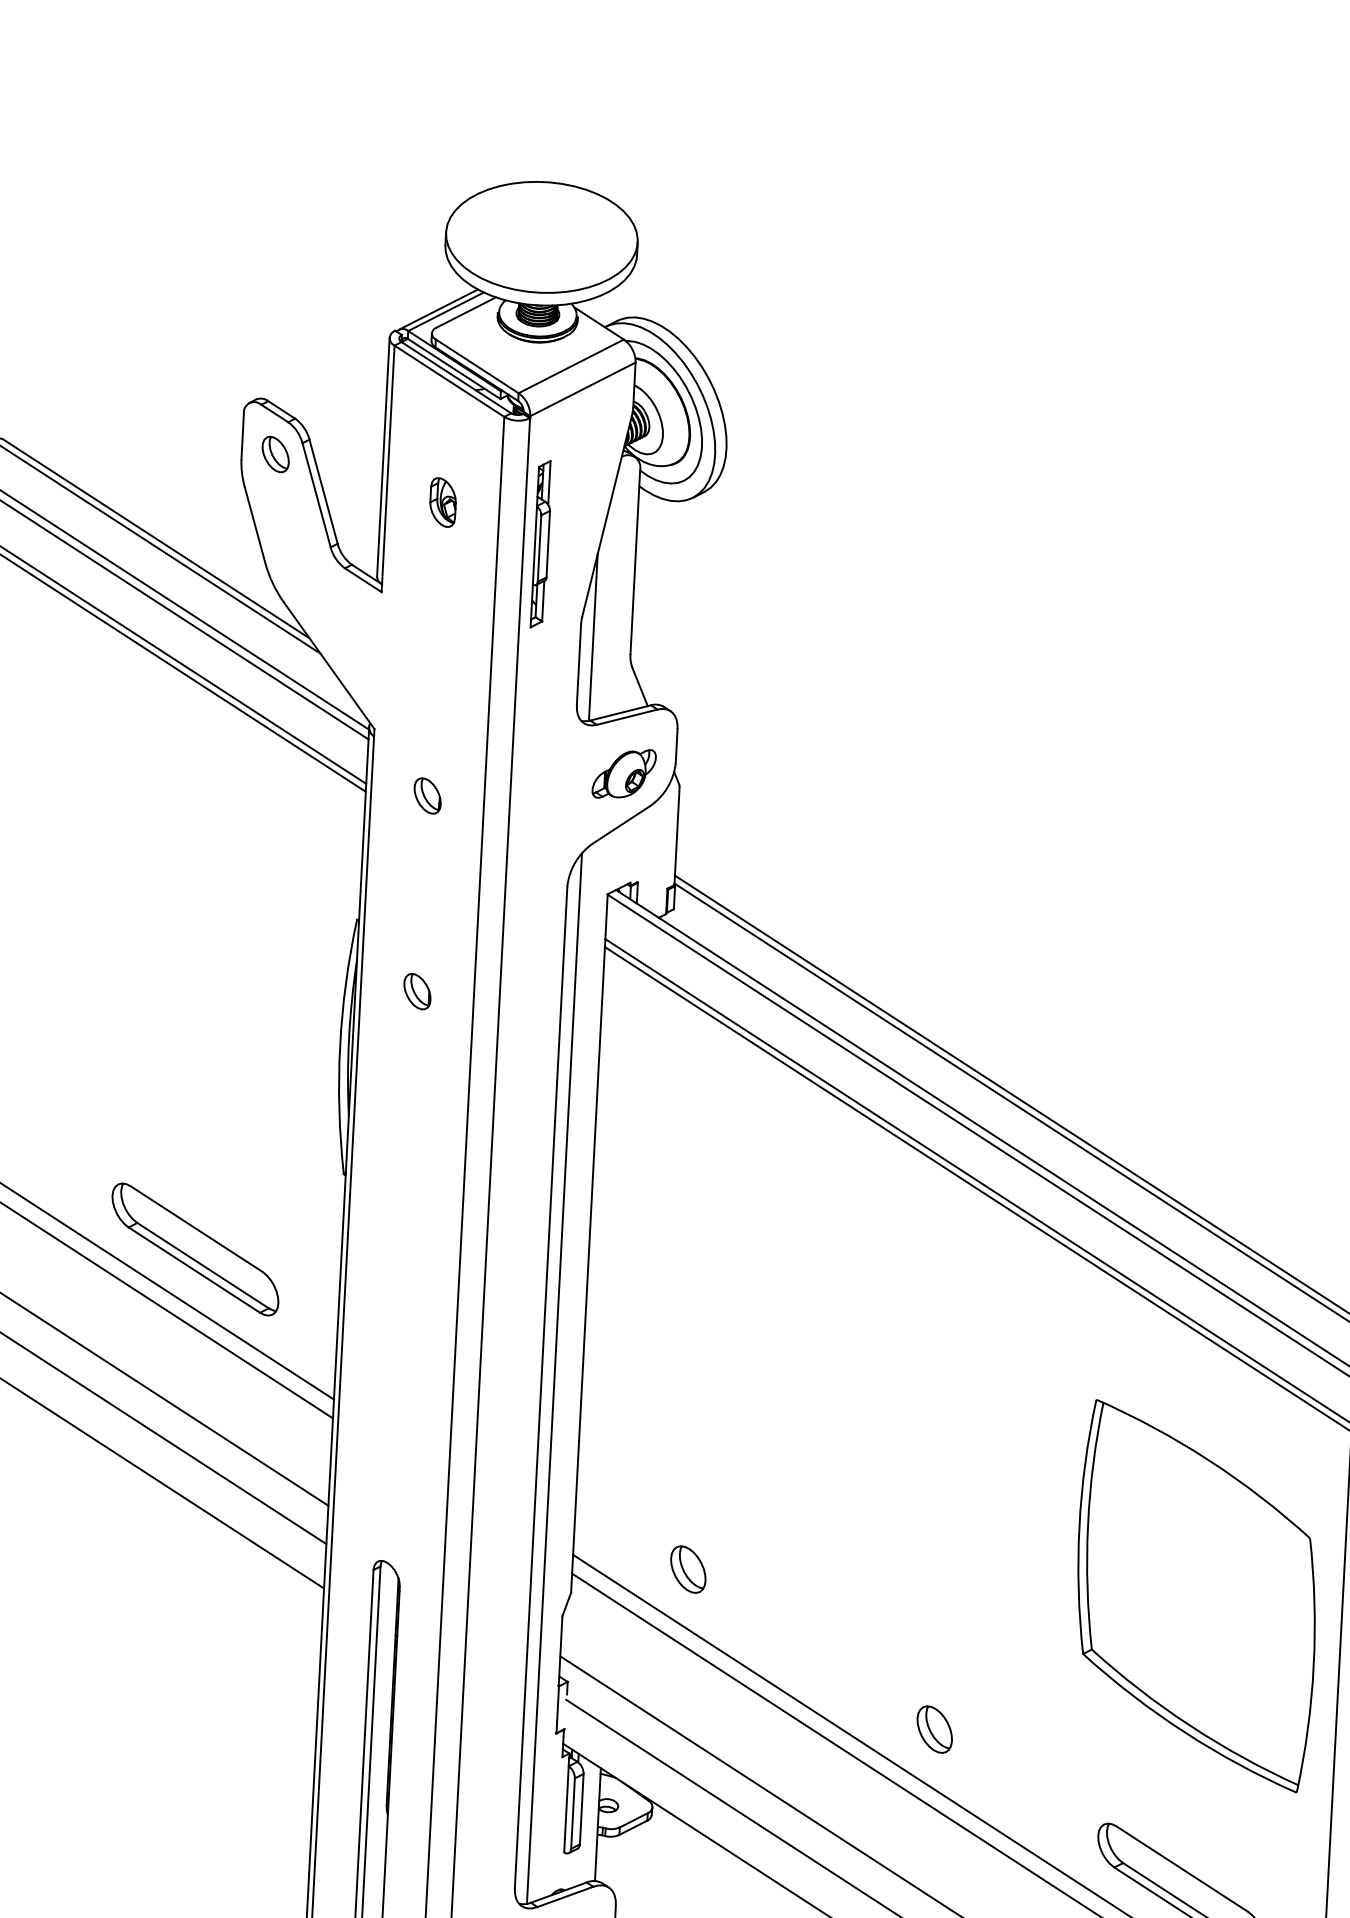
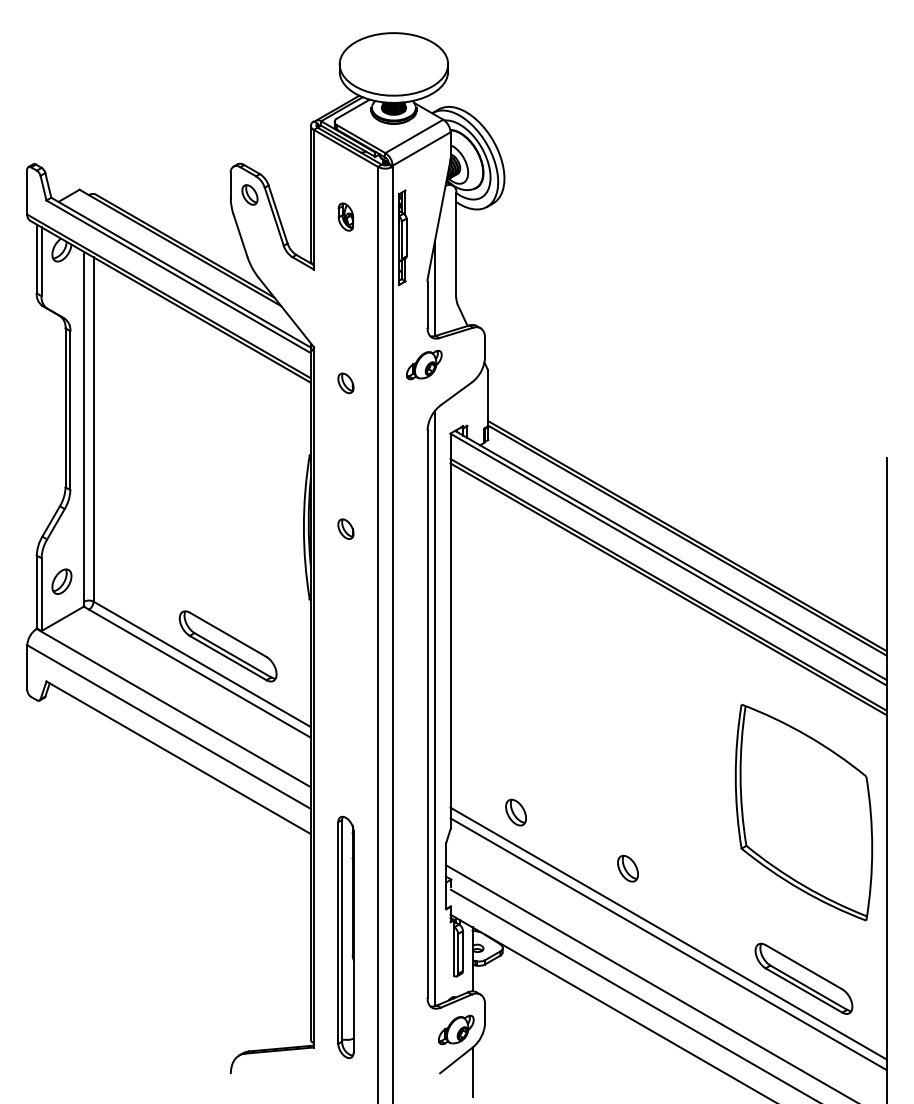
part: (624, 772) -> (424, 364), moved
part: (416, 990) -> (345, 528), moved
part: (933, 1729) -> (627, 868), moved

